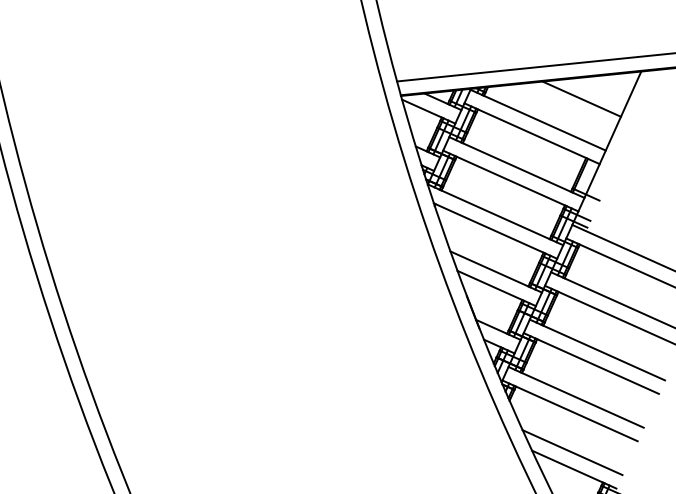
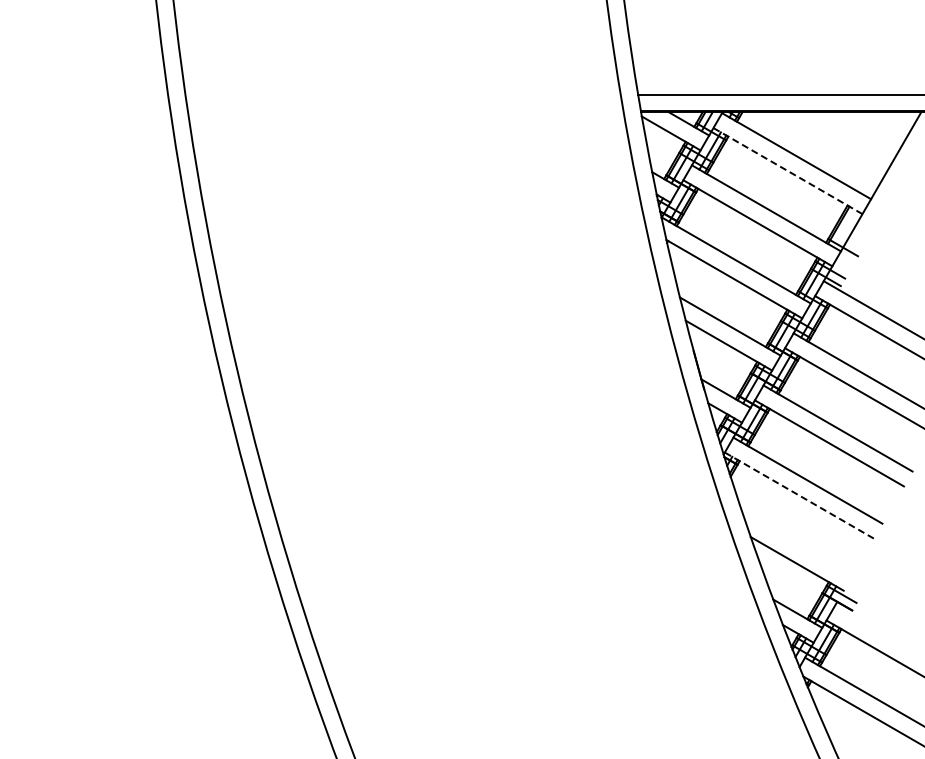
line: (581, 98) -> (849, 136), removed
line: (531, 133) -> (787, 170), solid -> dashed
line: (569, 410) -> (798, 495), solid -> dashed
line: (572, 452) -> (797, 543), removed

